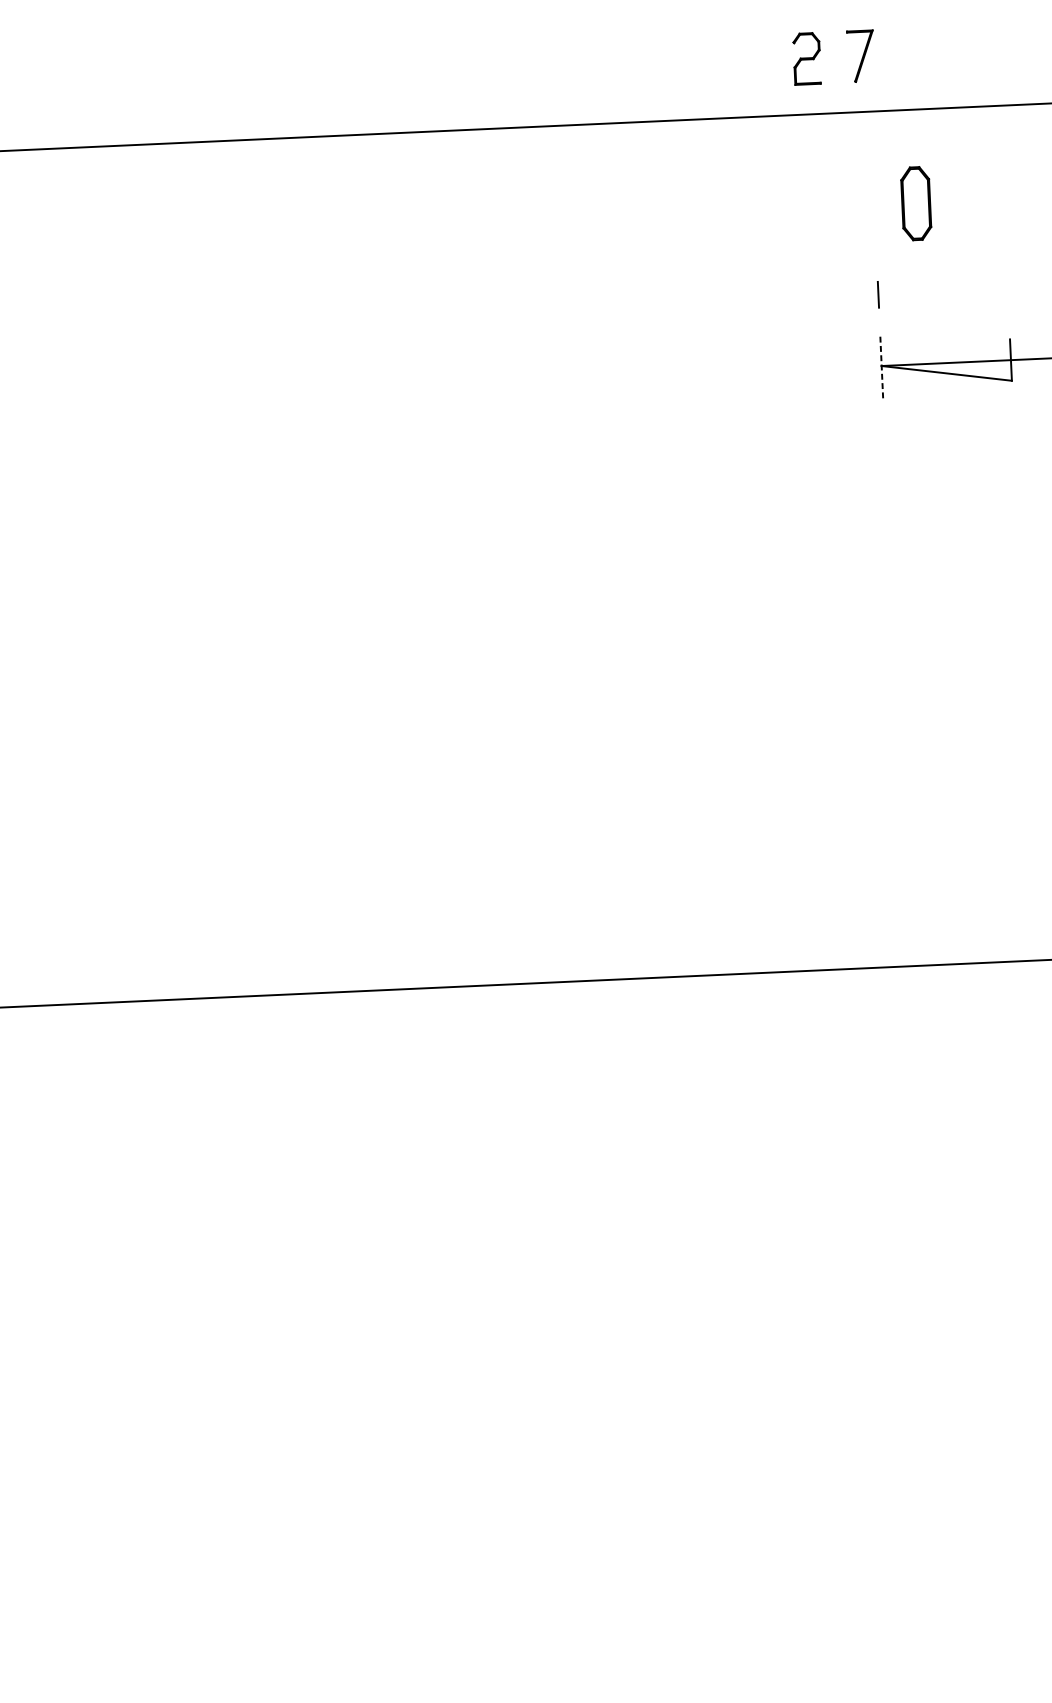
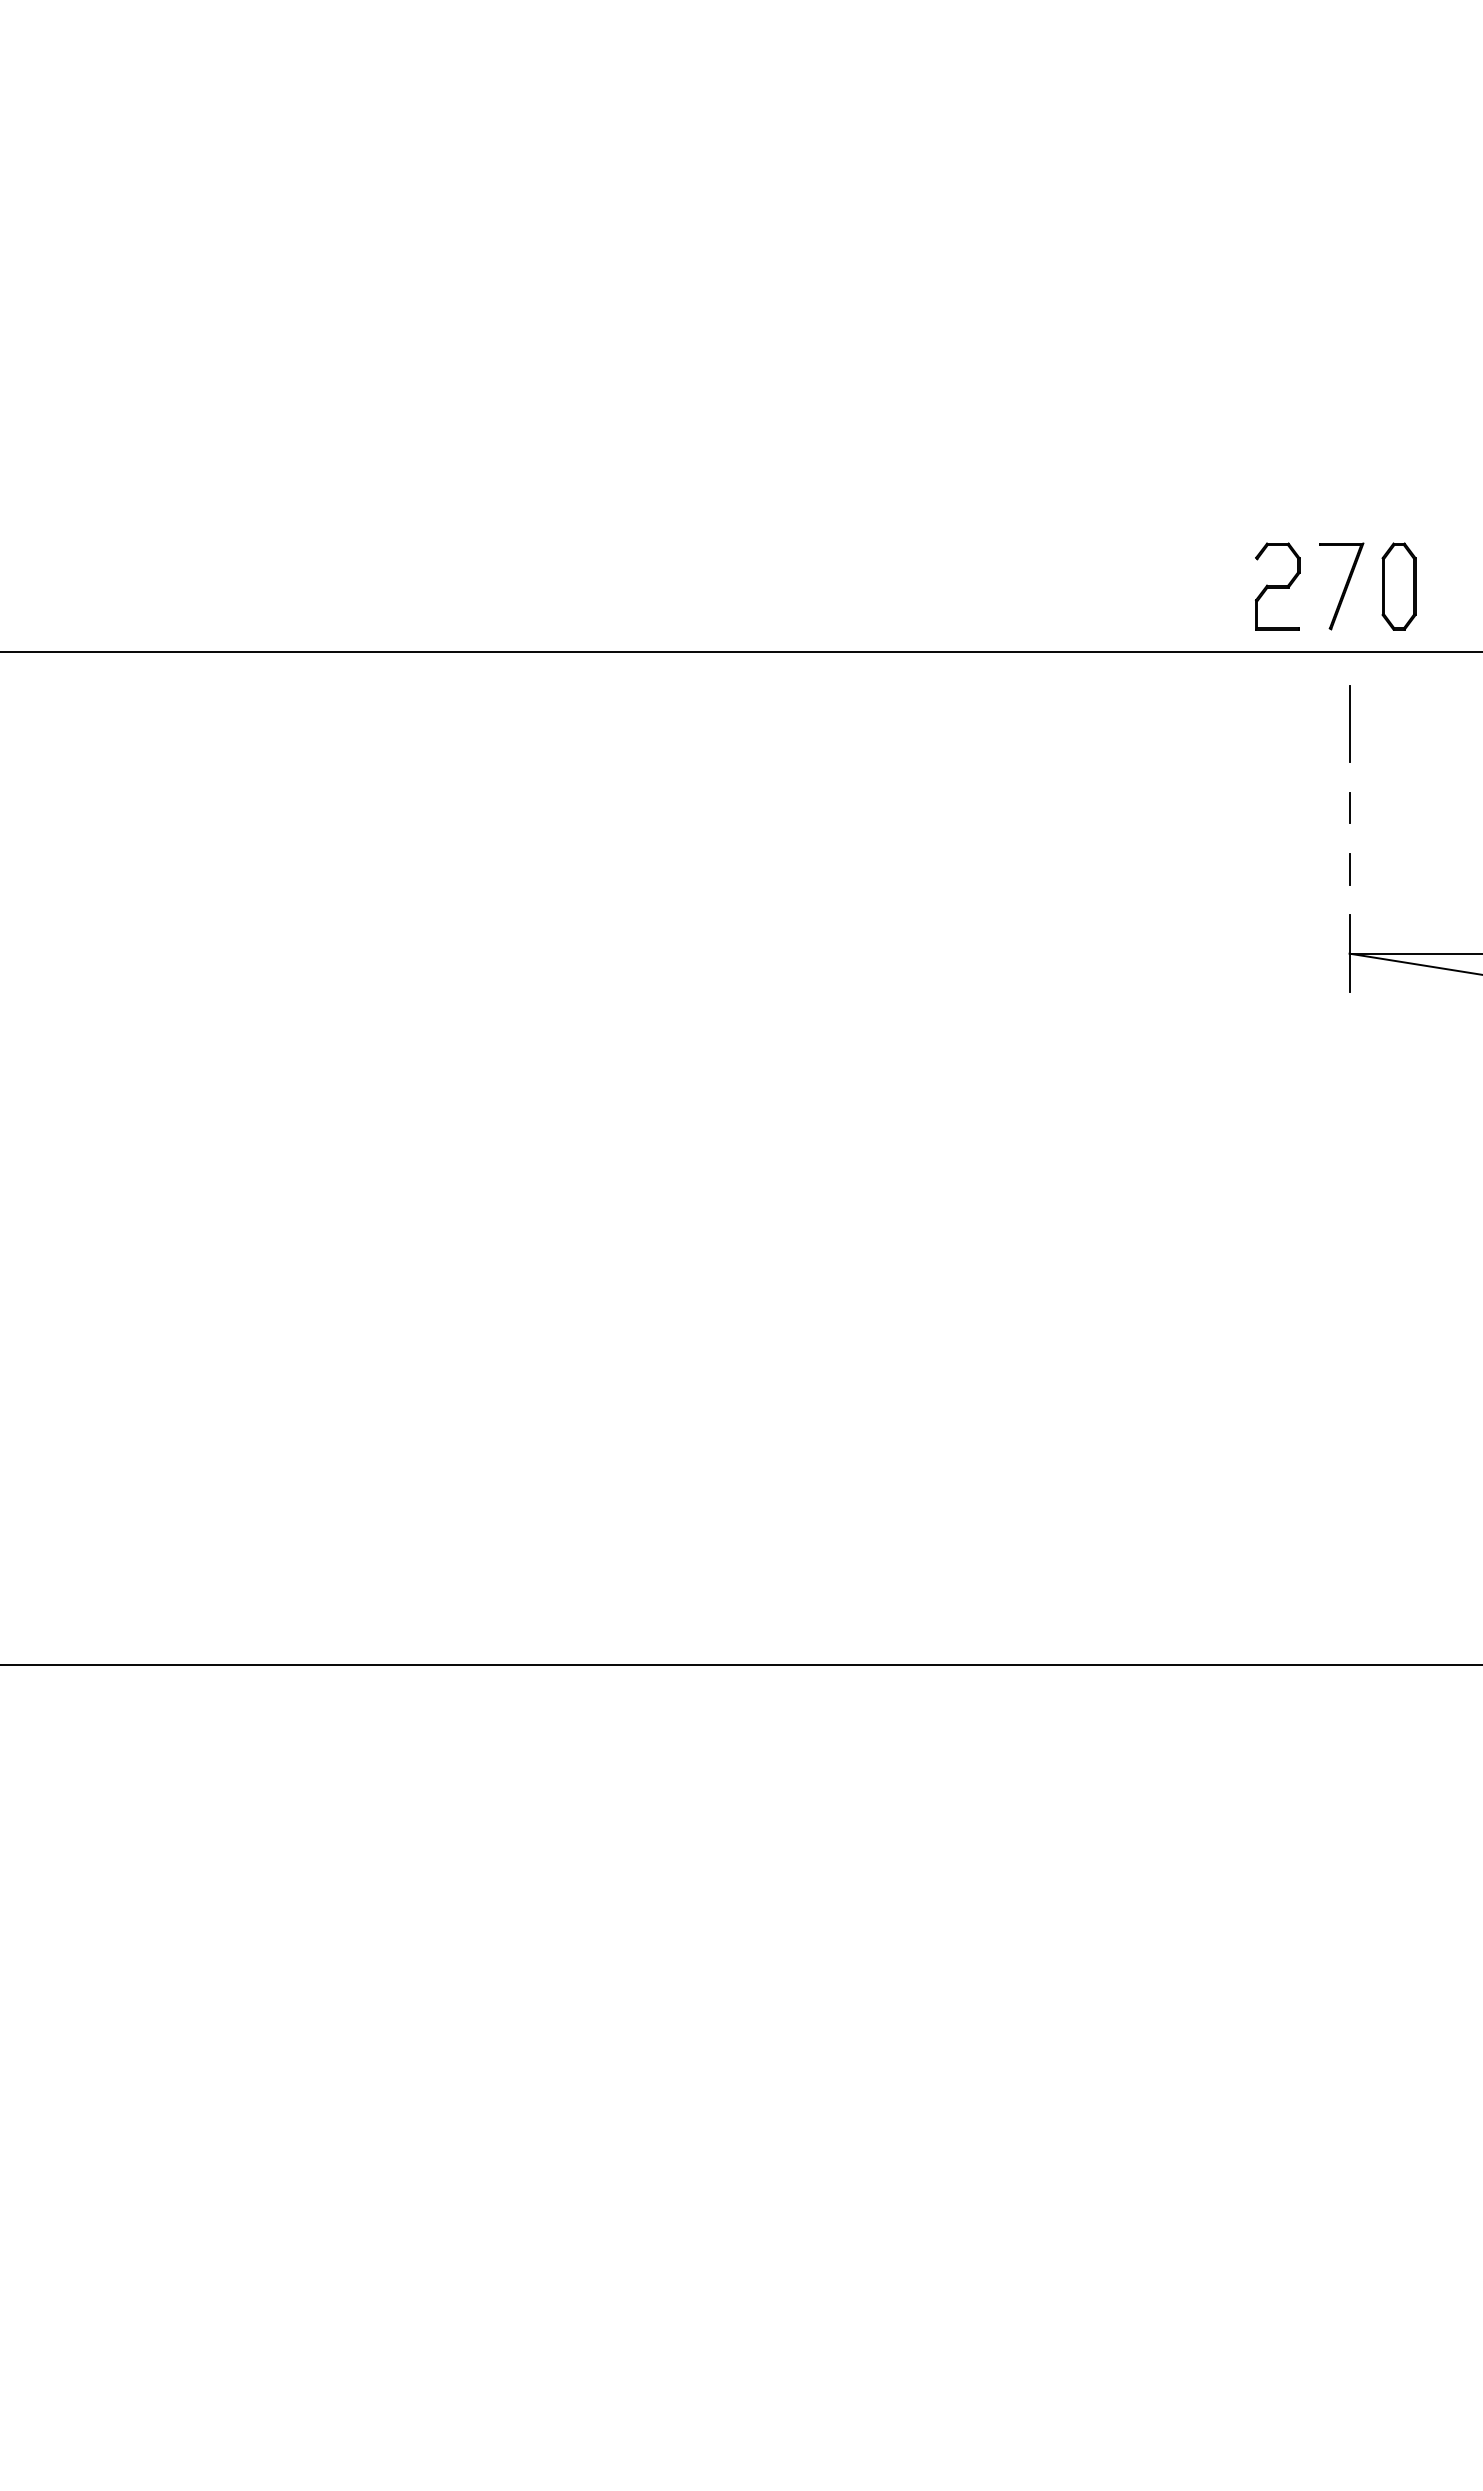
part: (860, 56) -> (1341, 586), size x1.43
part: (806, 58) -> (1277, 586), size x1.43
line: (872, 171) -> (1349, 723), added
part: (915, 203) -> (1398, 586), moved
line: (876, 242) -> (1349, 807), added
line: (881, 365) -> (1349, 953), dashed -> solid

